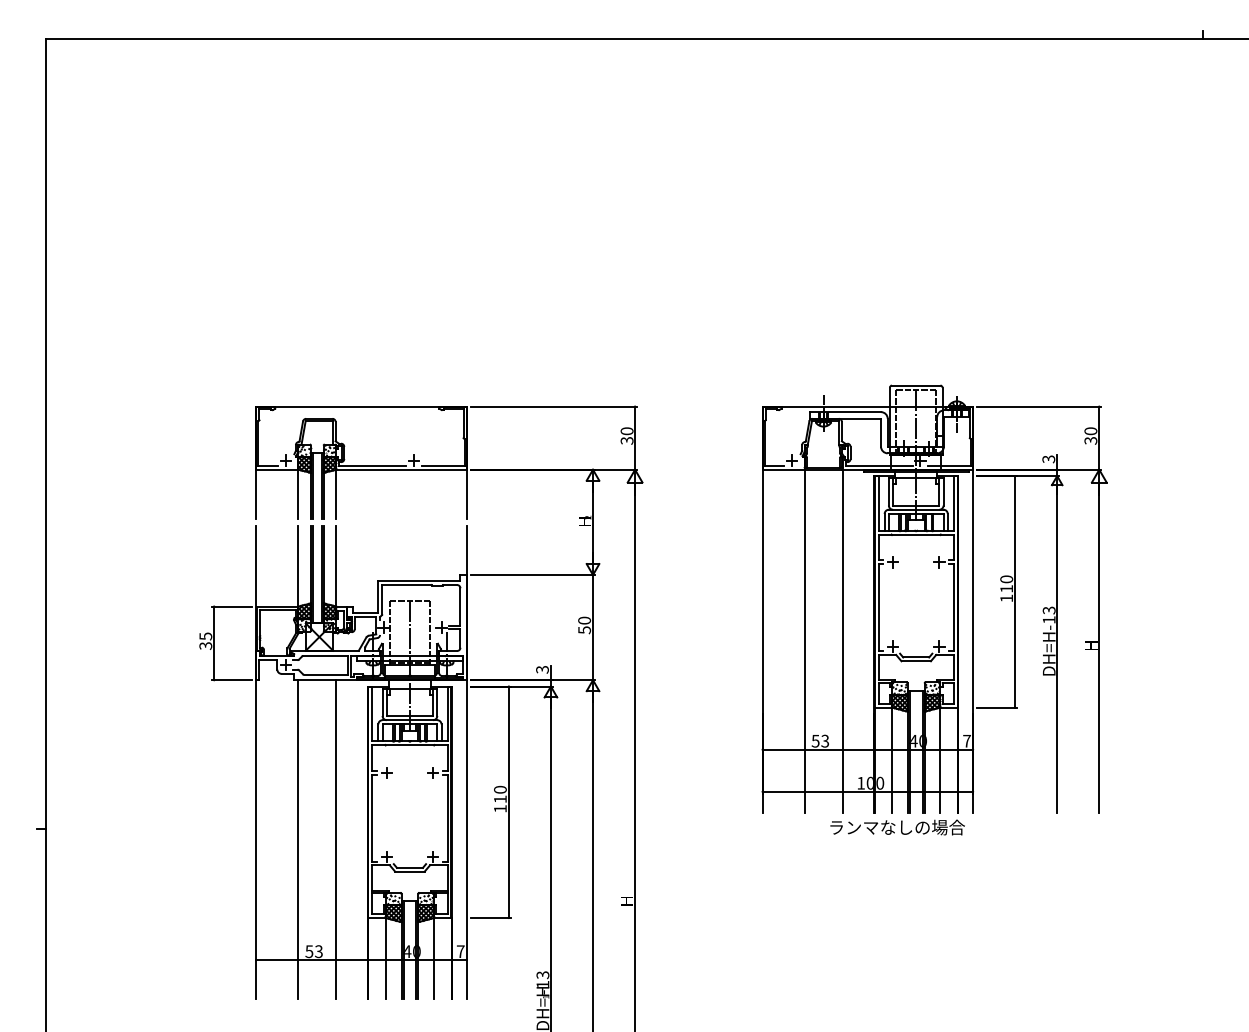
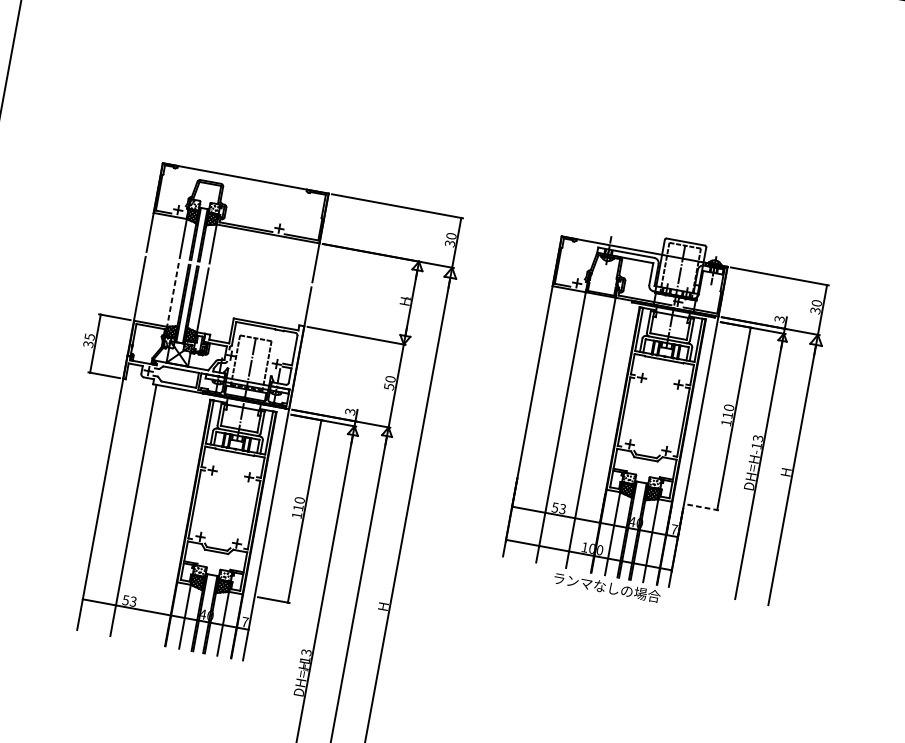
line: (298, 566) -> (172, 295), solid -> dashed
line: (997, 707) -> (703, 507), solid -> dashed
line: (336, 839) -> (163, 515), removed

